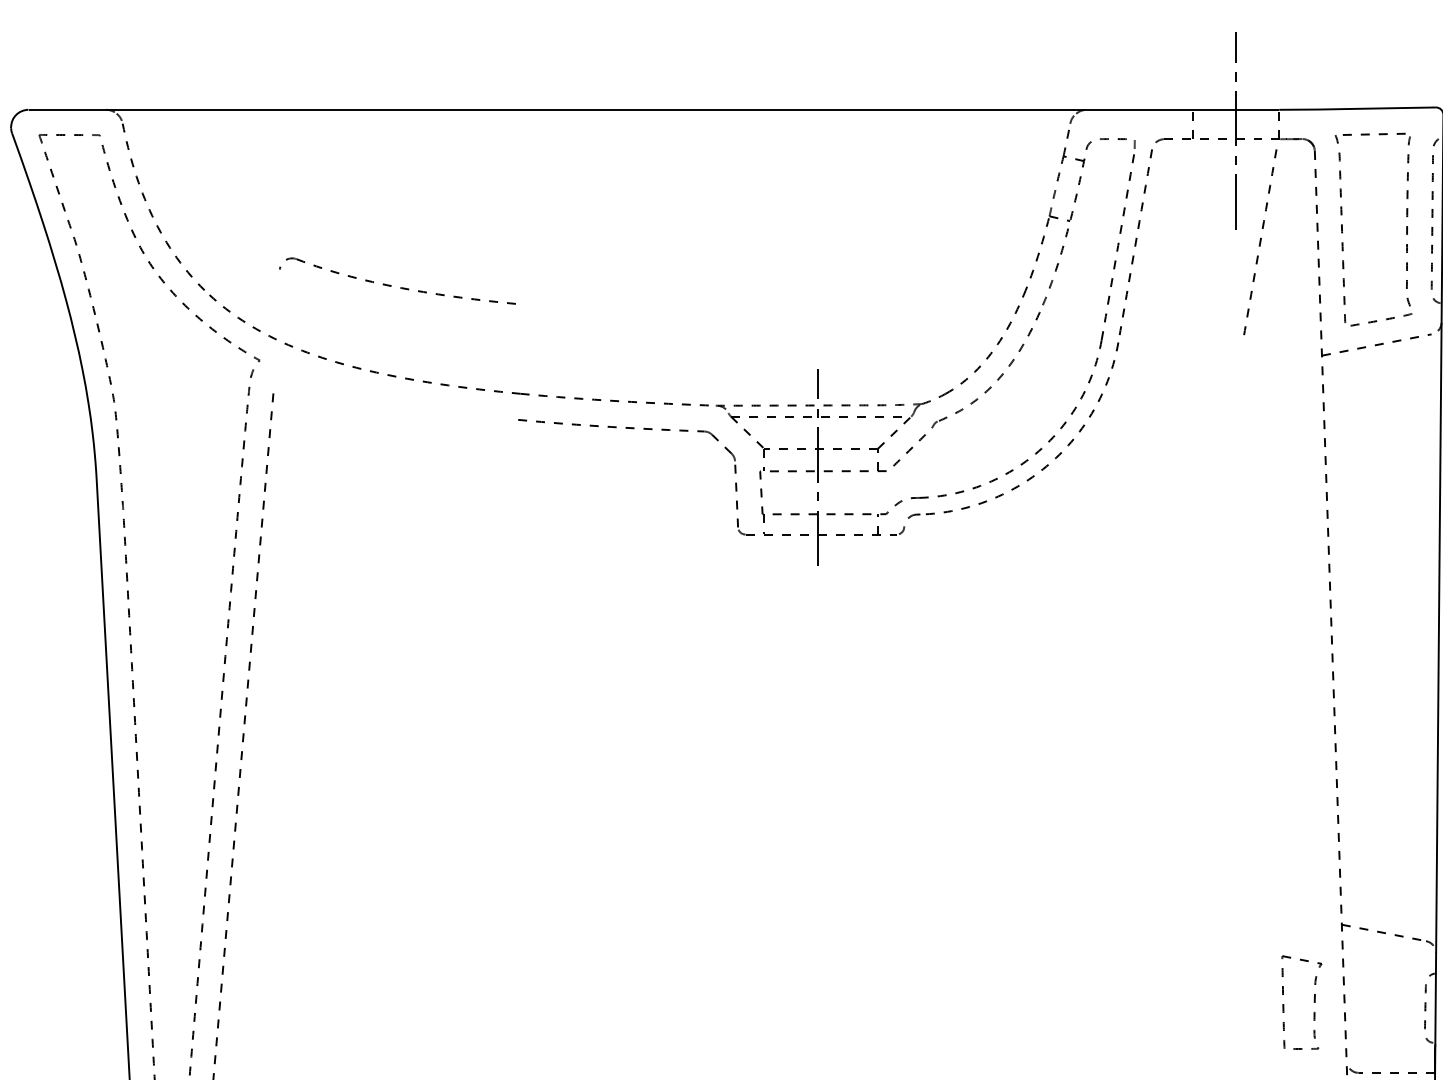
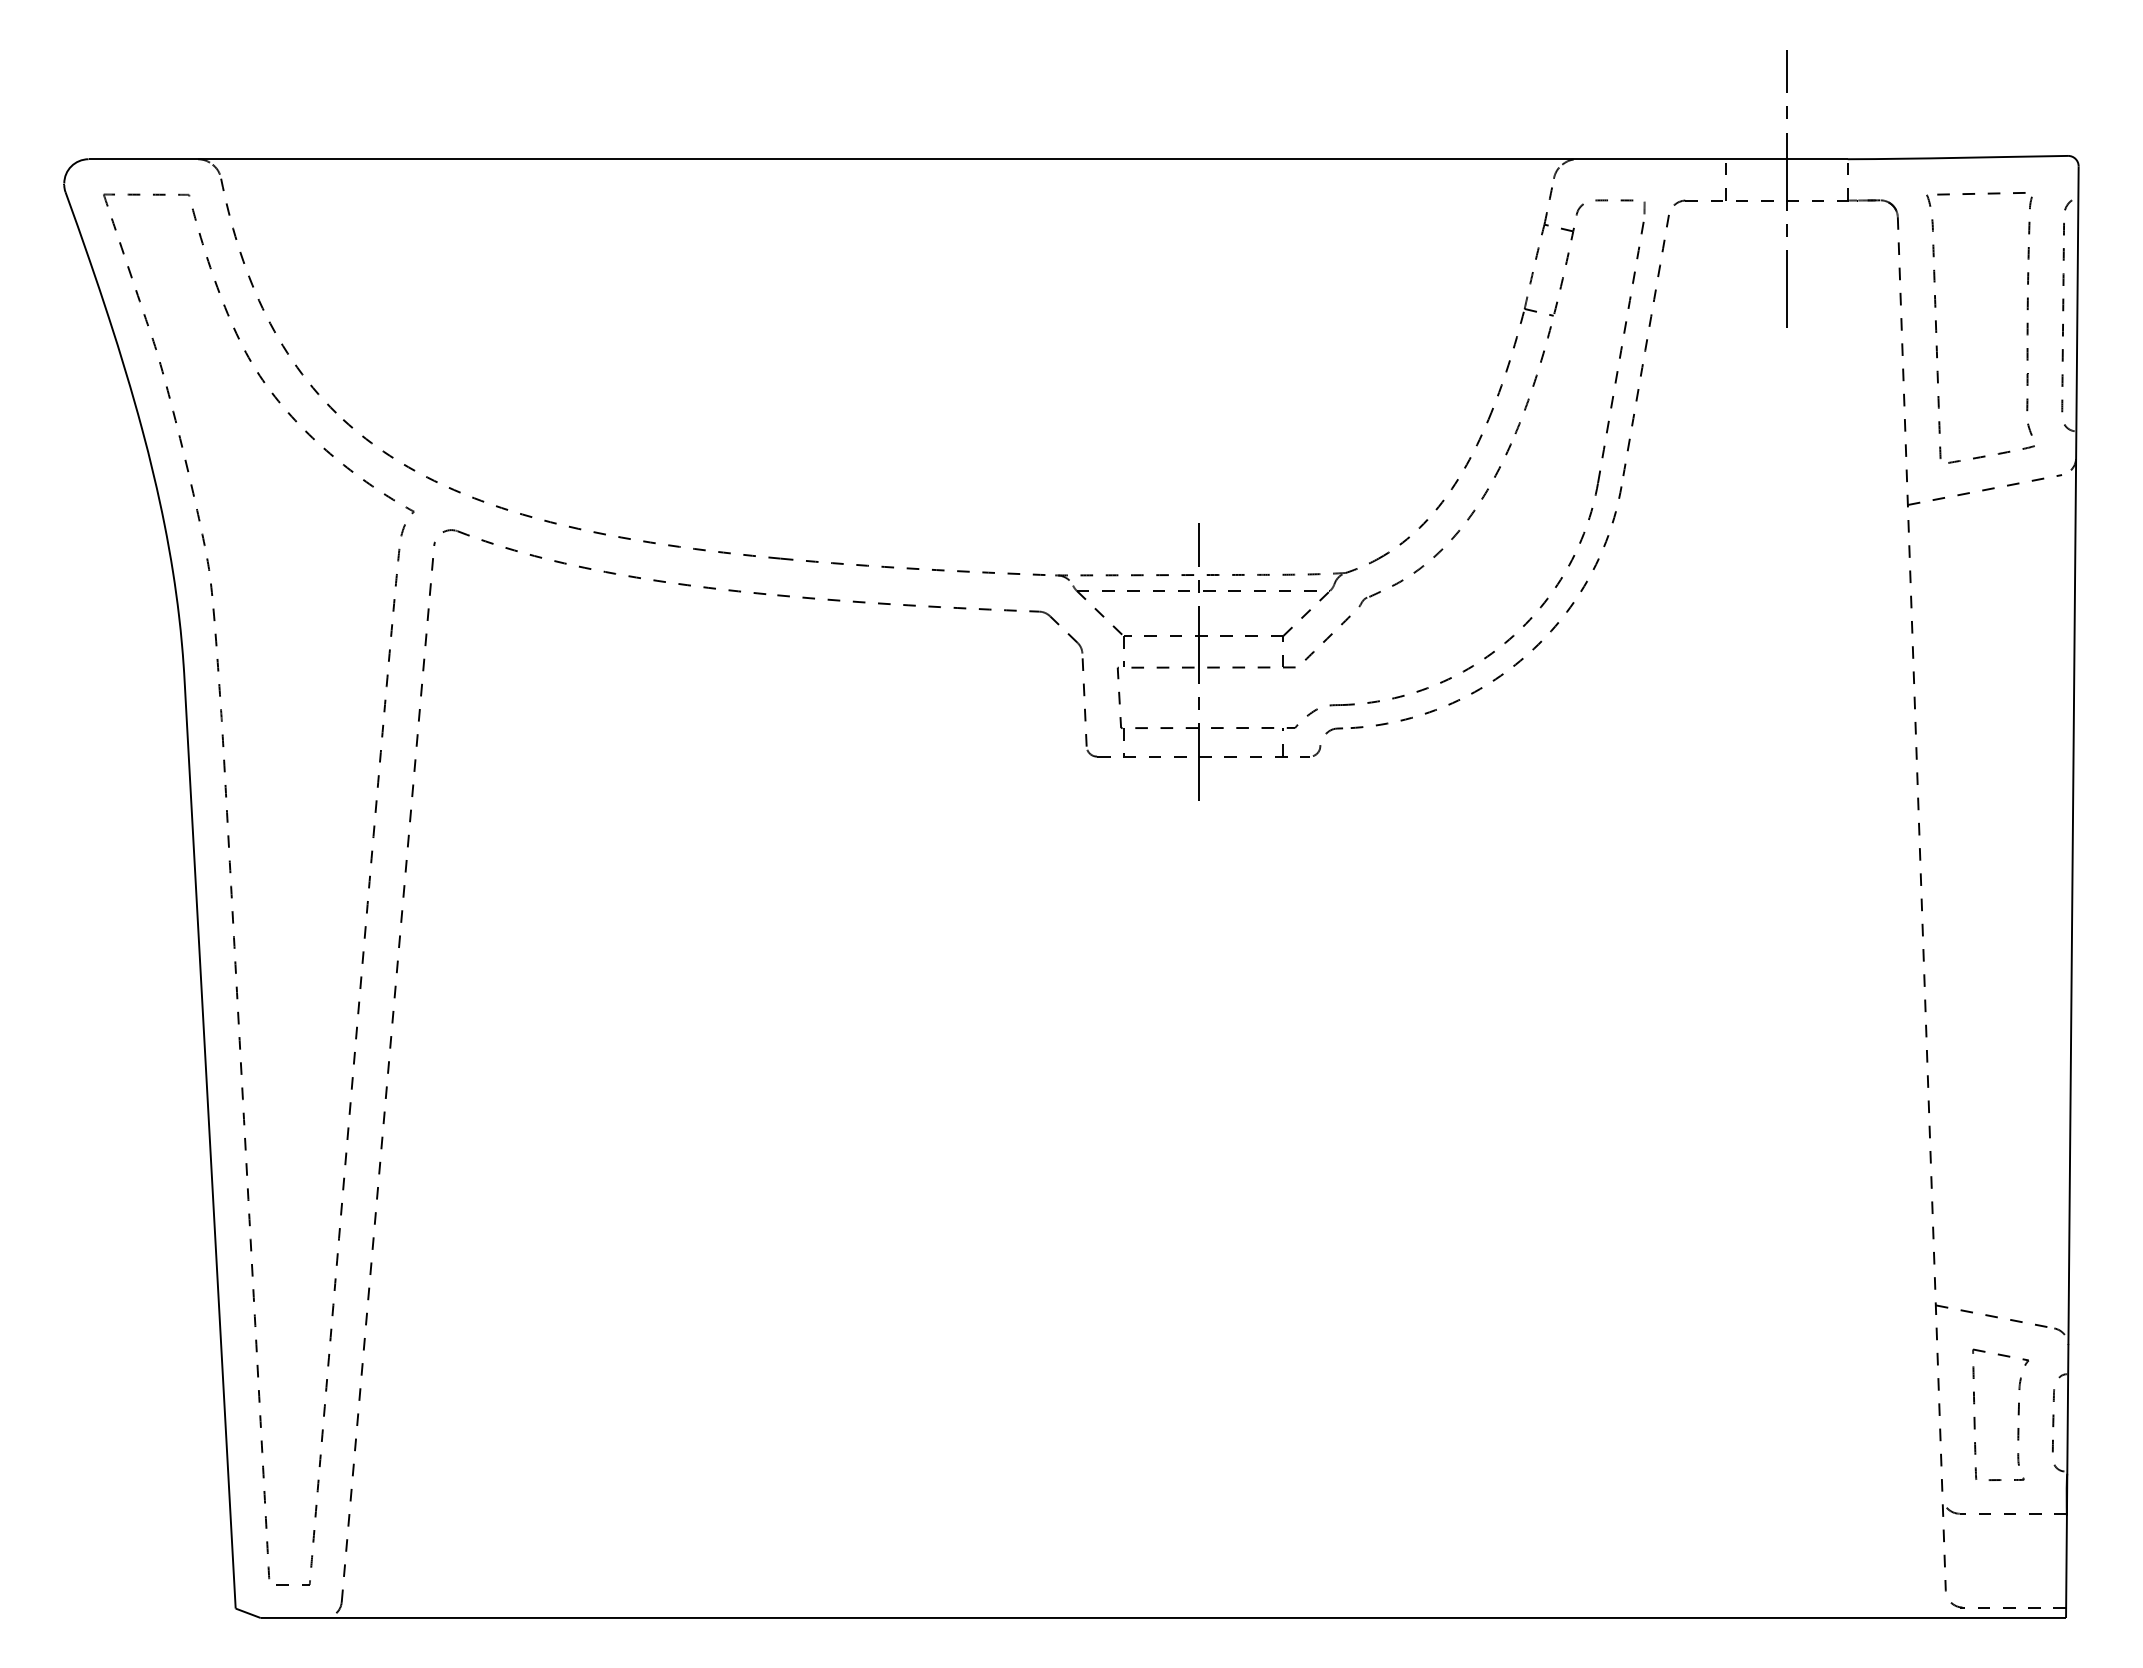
part: (1259, 242) -> (1820, 345), removed
part: (400, 287) -> (604, 570), moved
part: (1313, 1002) -> (2017, 1414), moved

